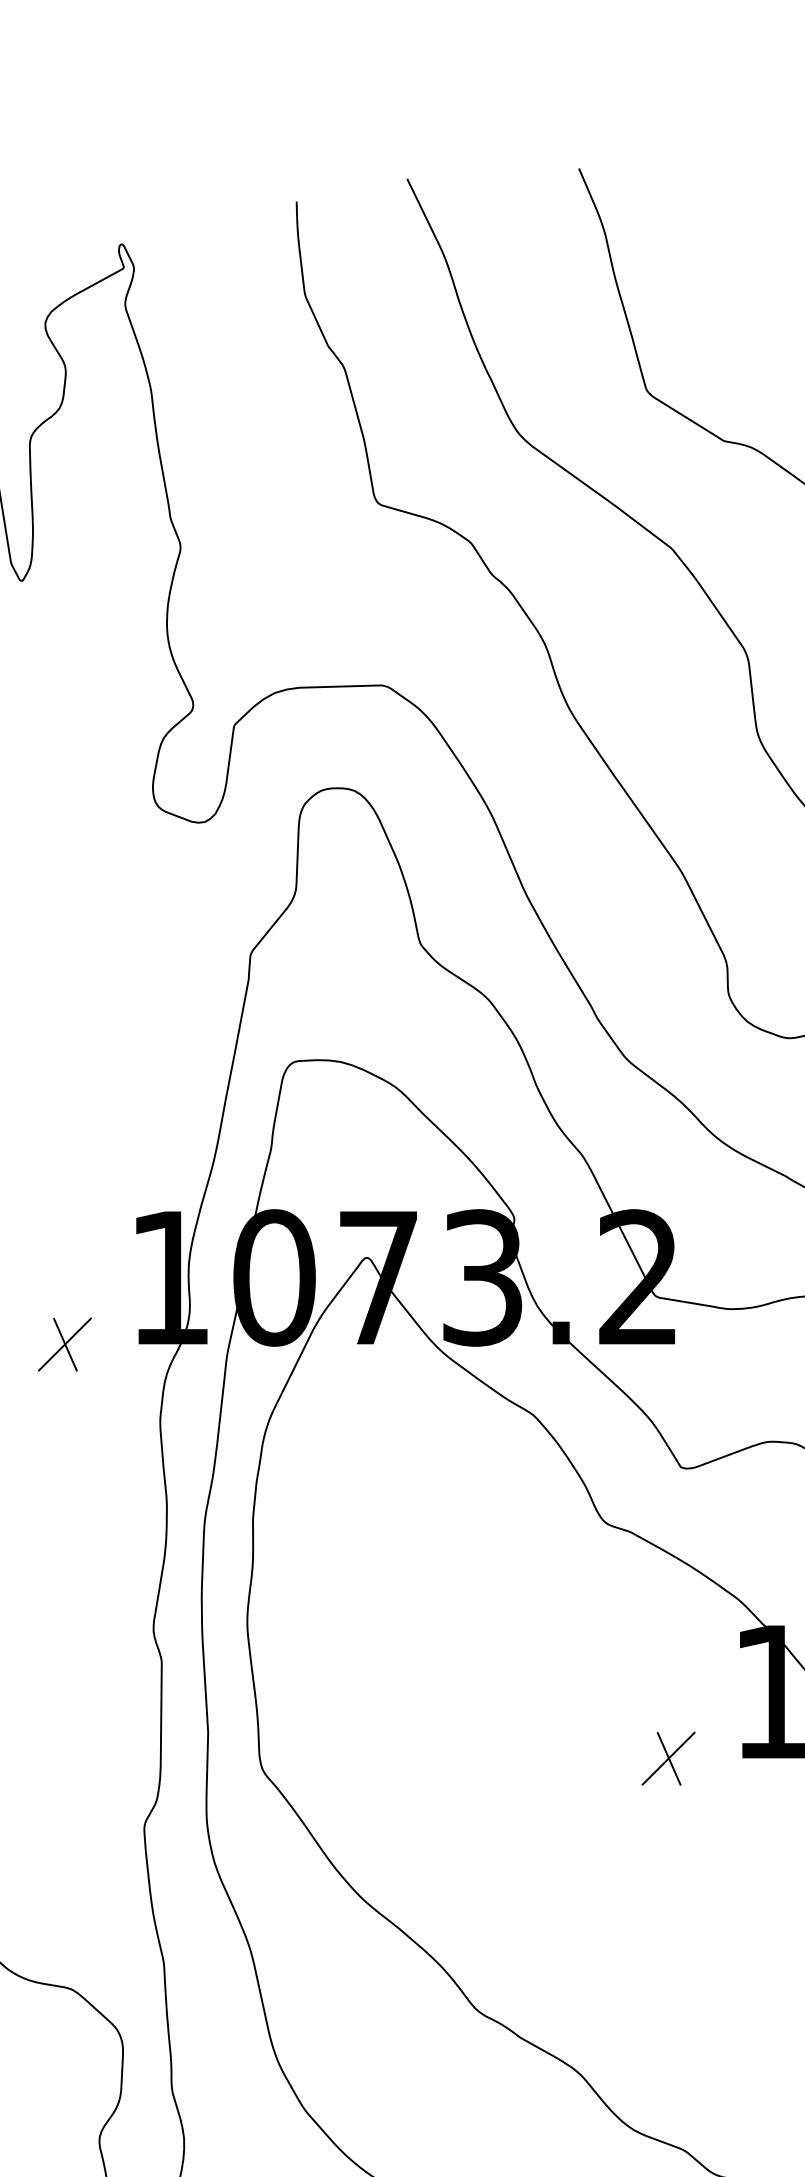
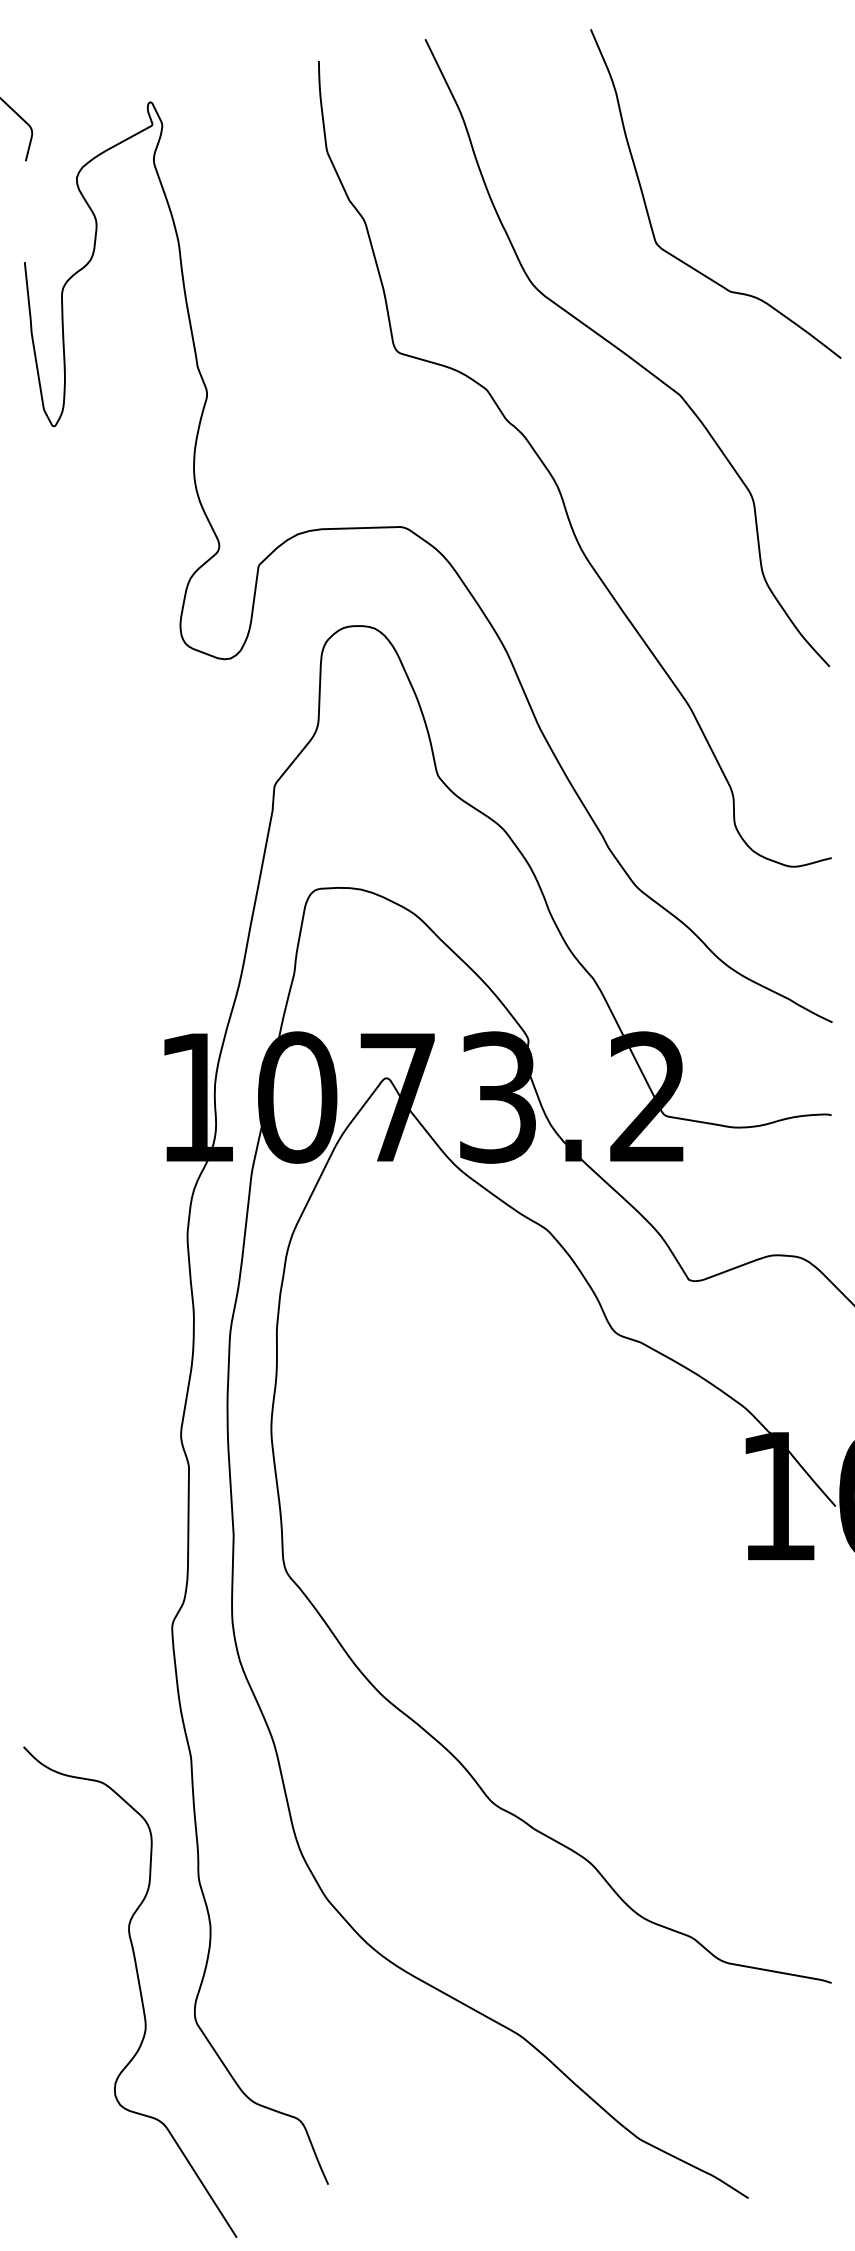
part: (64, 1344) -> (95, 1161), removed
part: (669, 1758) -> (677, 1560), removed

